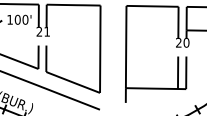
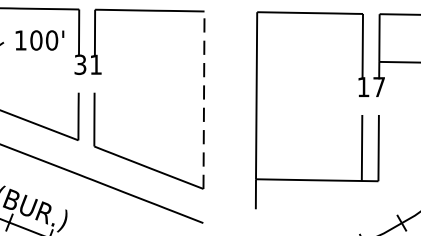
text: (39, 31) -> (80, 64), 21 -> 31
text: (182, 42) -> (370, 86), 20 -> 17
line: (100, 49) -> (204, 100), solid -> dashed

